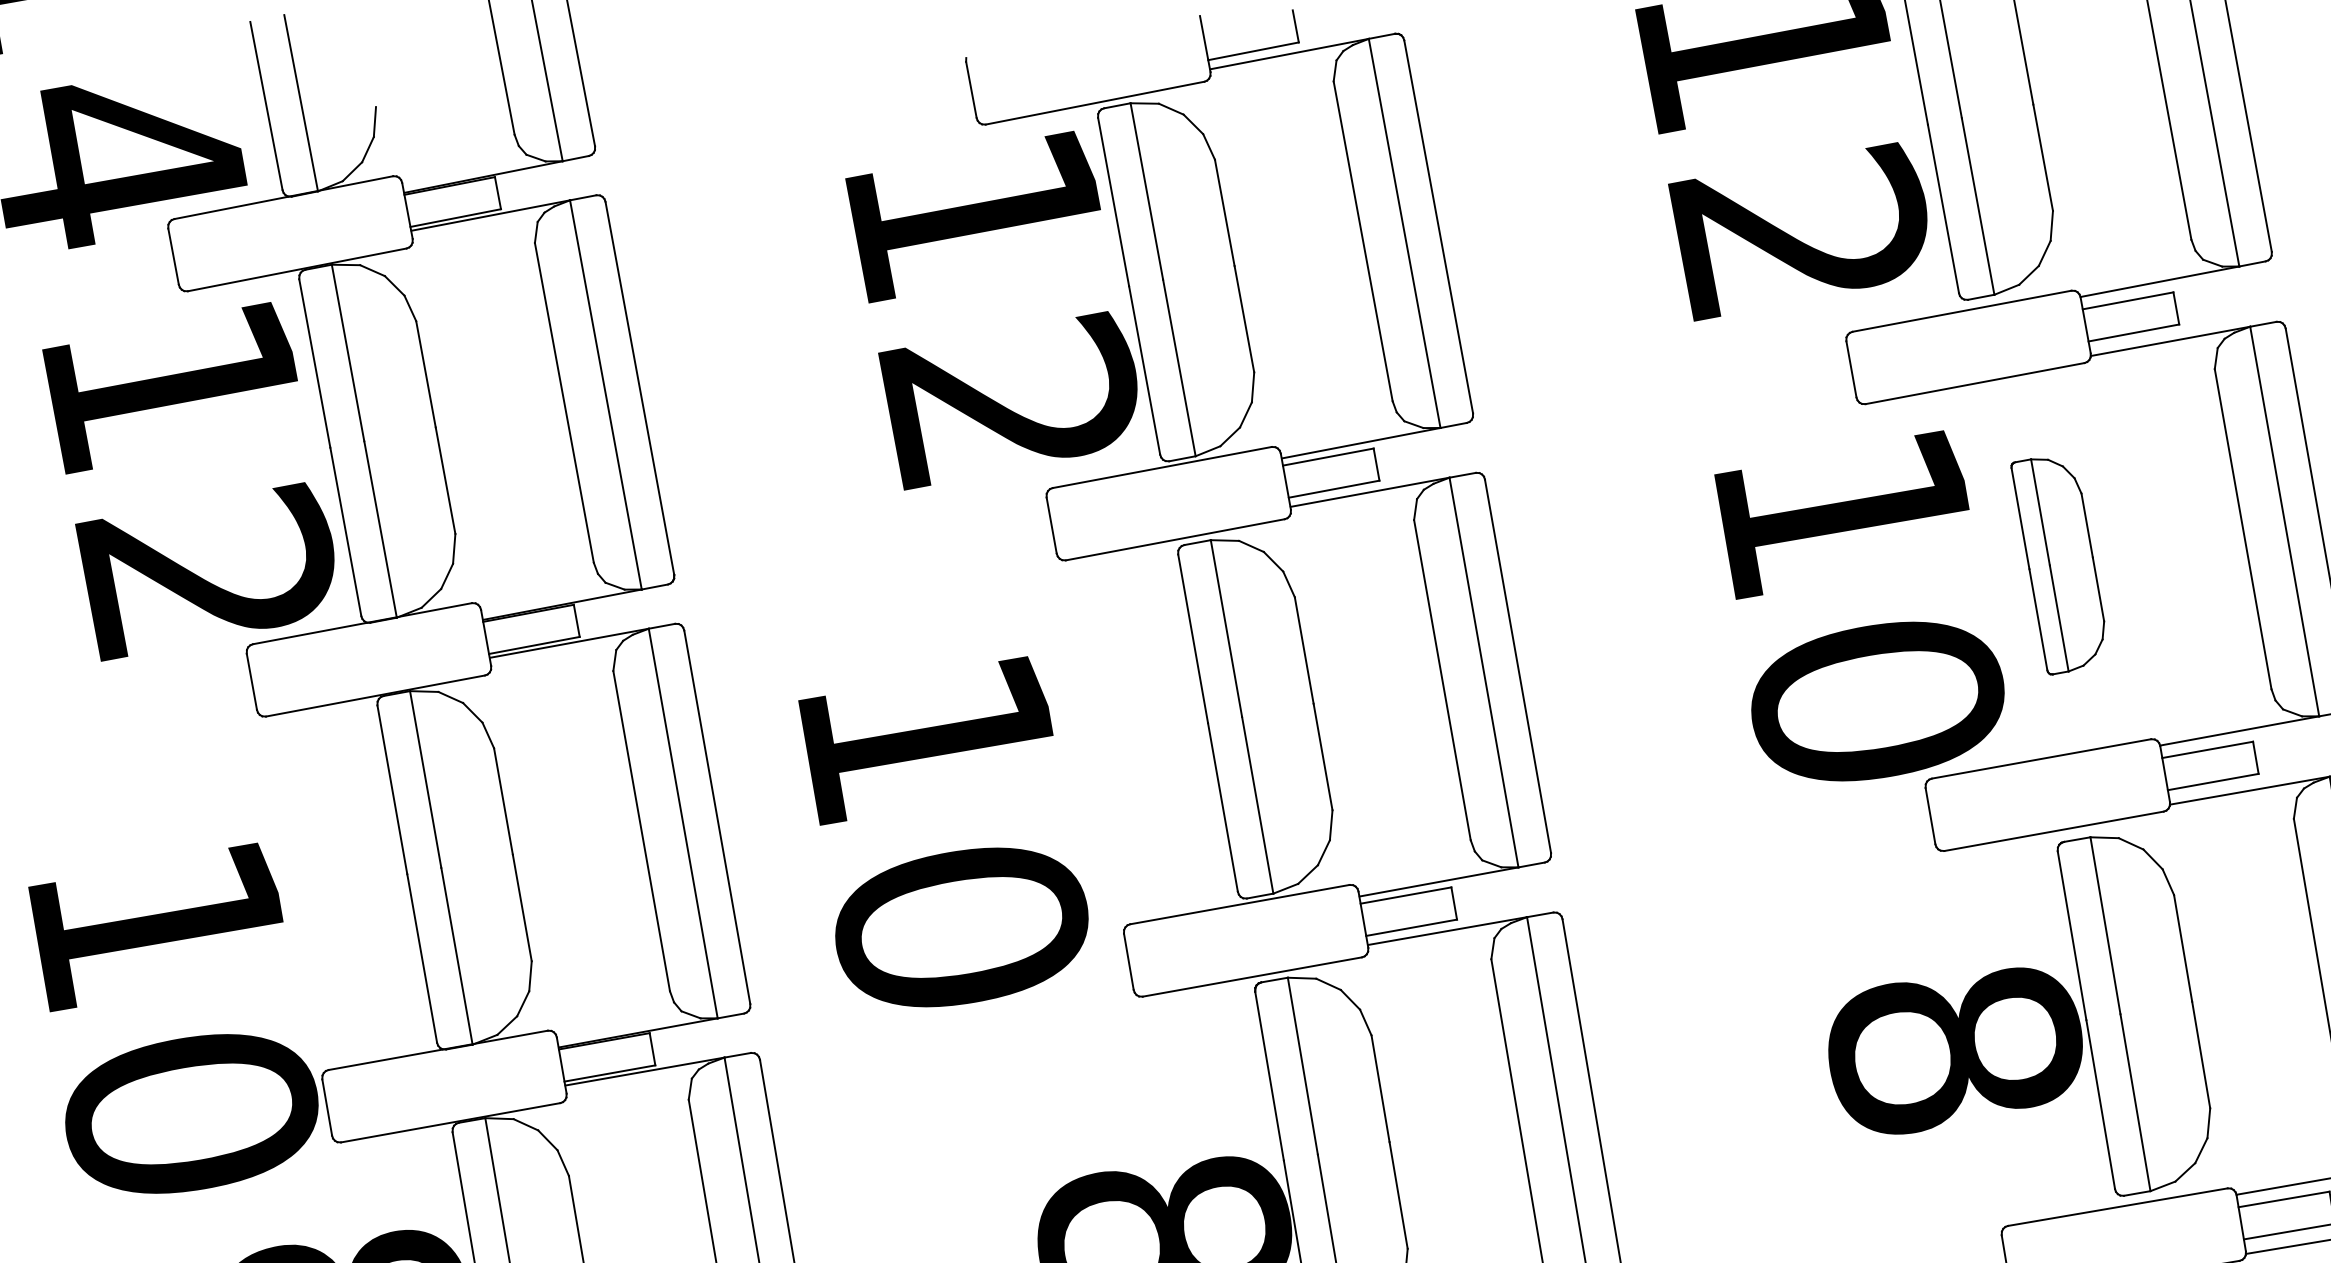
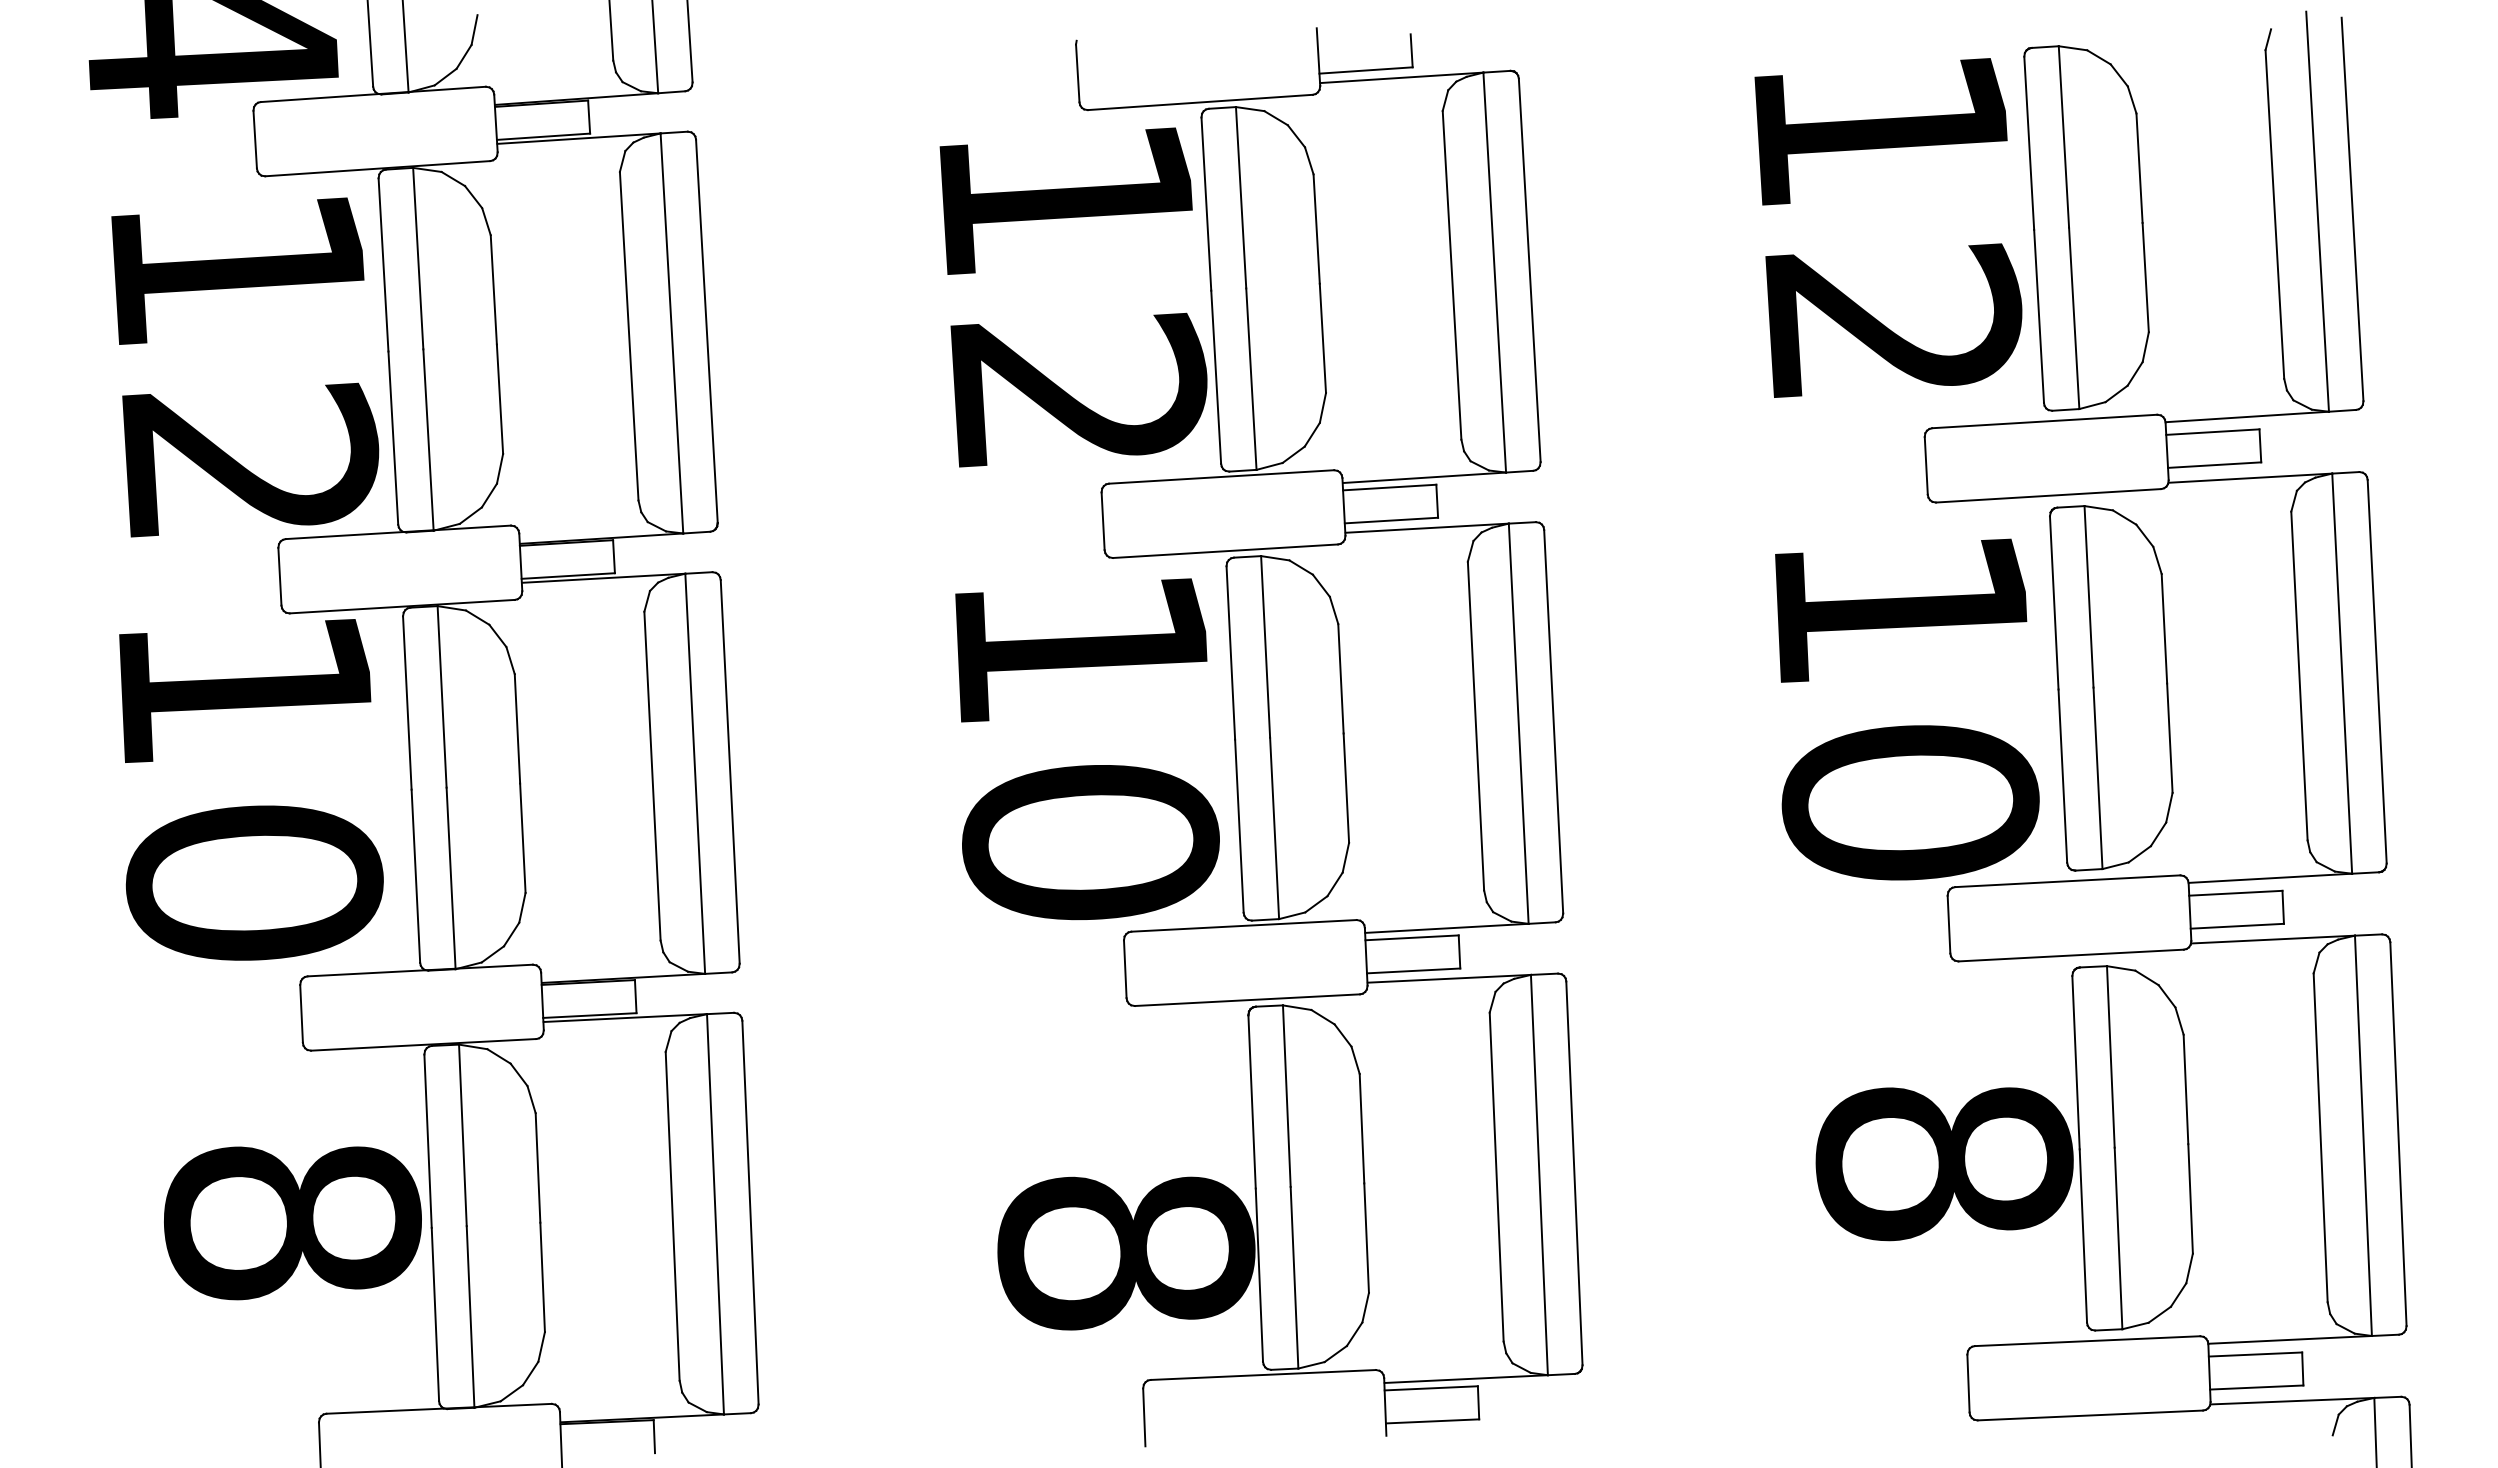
part: (2060, 564) -> (2111, 688), size x1.67
text: (947, 836) -> (1087, 749), moved
text: (177, 1022) -> (251, 789), moved

